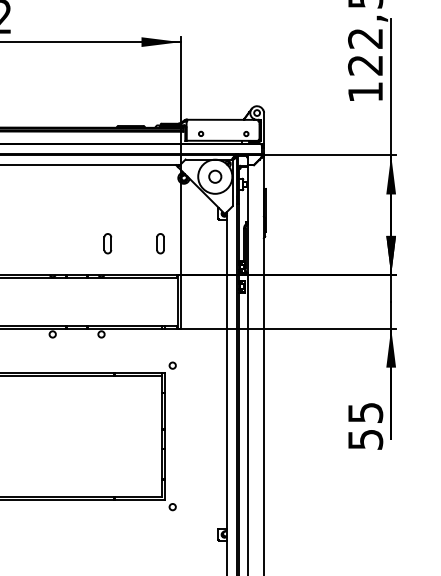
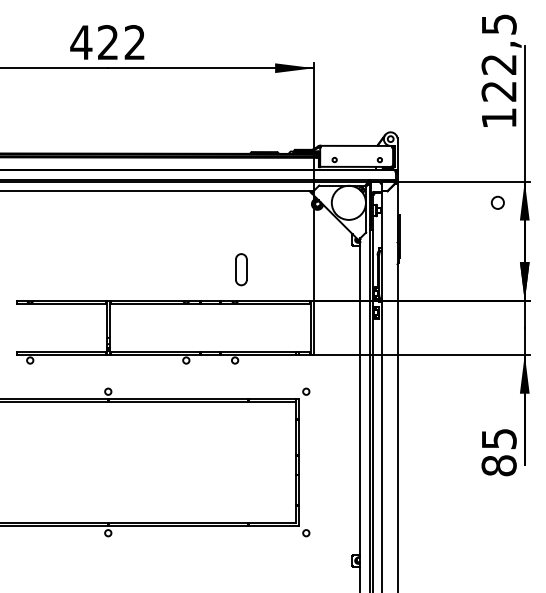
circle: (214, 176) -> (497, 202), moved
part: (107, 243) -> (241, 269), size x1.6
part: (159, 243) -> (293, 269), removed
text: (364, 439) -> (498, 465), 55 -> 85

